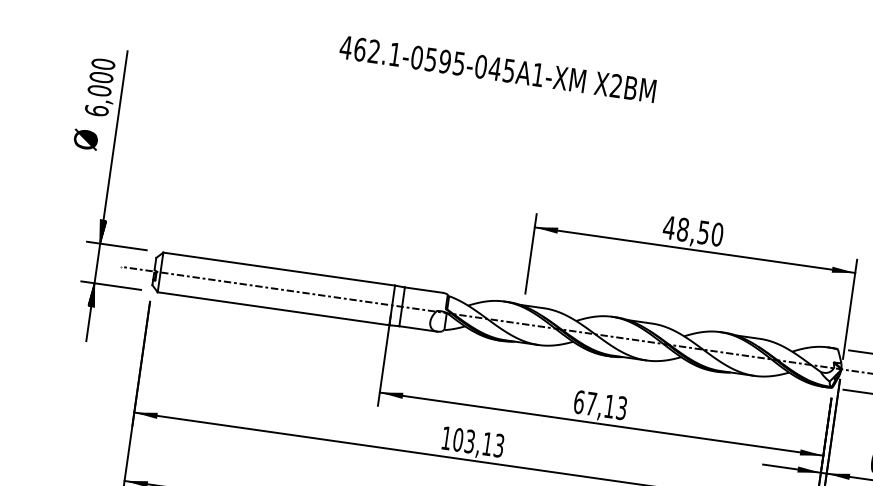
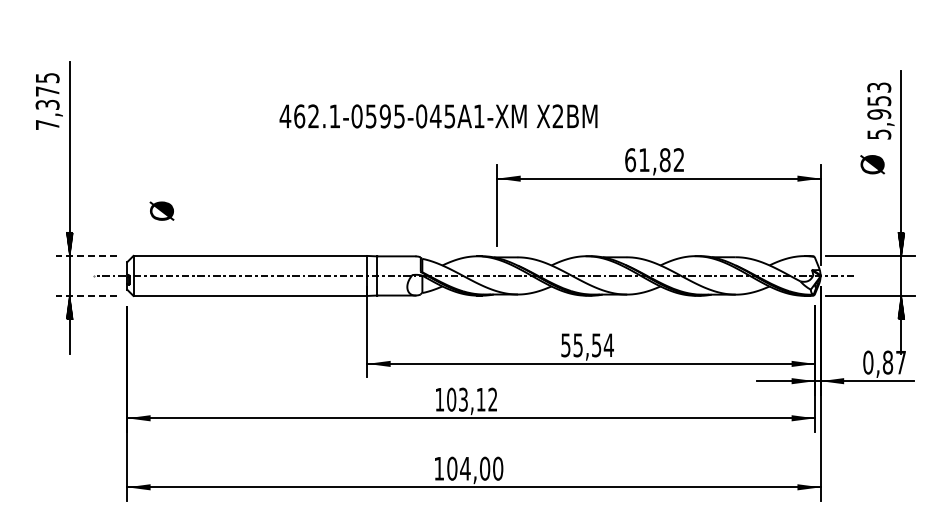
text: (497, 69) -> (438, 116), moved
text: (99, 87) -> (47, 101), 6,000 -> 7,375
text: (85, 138) -> (161, 210), moved
text: (693, 231) -> (654, 160), 48,50 -> 61,82
line: (116, 245) -> (86, 255), solid -> dashed
line: (111, 285) -> (86, 295), solid -> dashed
text: (600, 405) -> (587, 345), 67,13 -> 55,54
text: (498, 445) -> (492, 399), 103,13 -> 103,12

